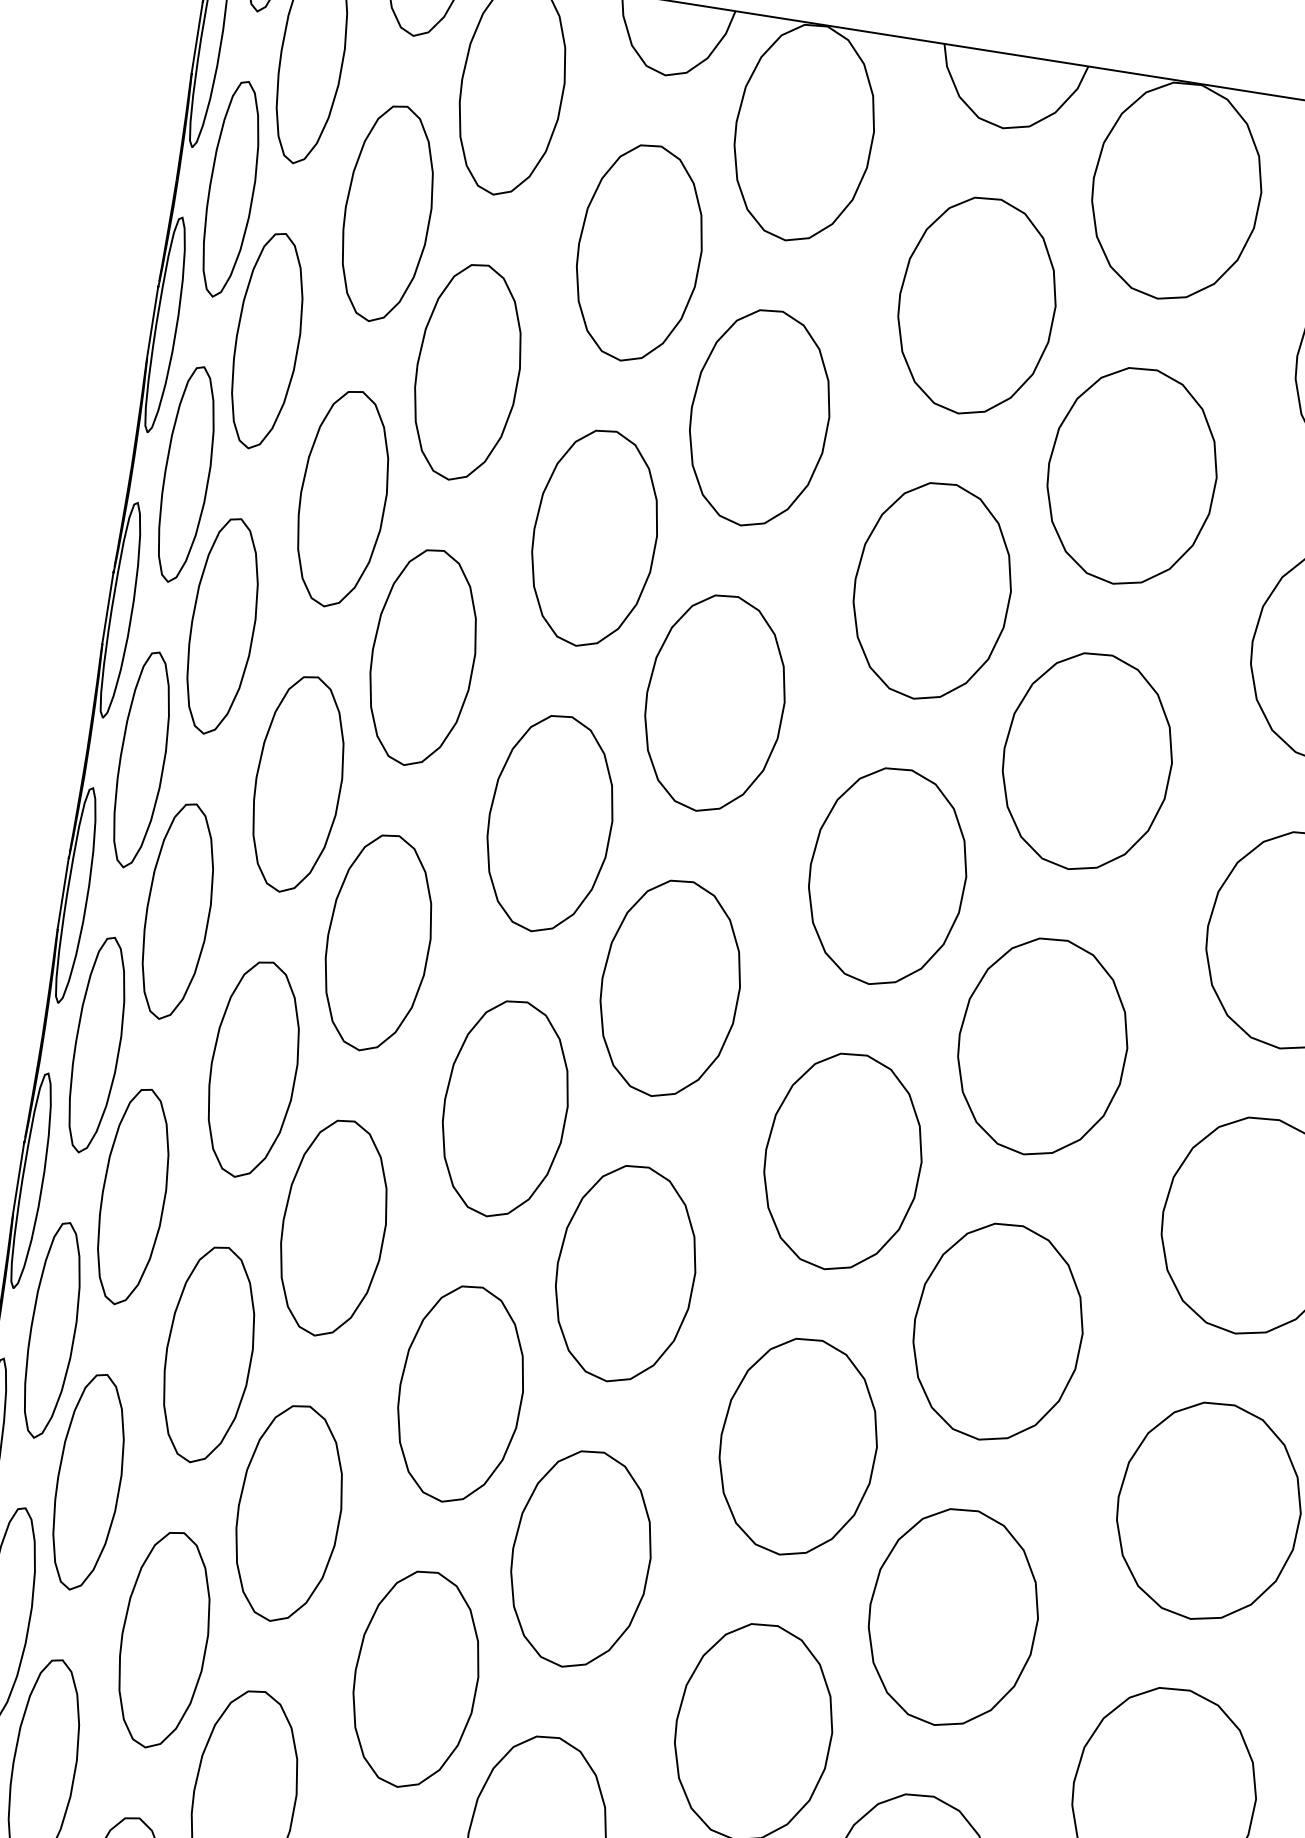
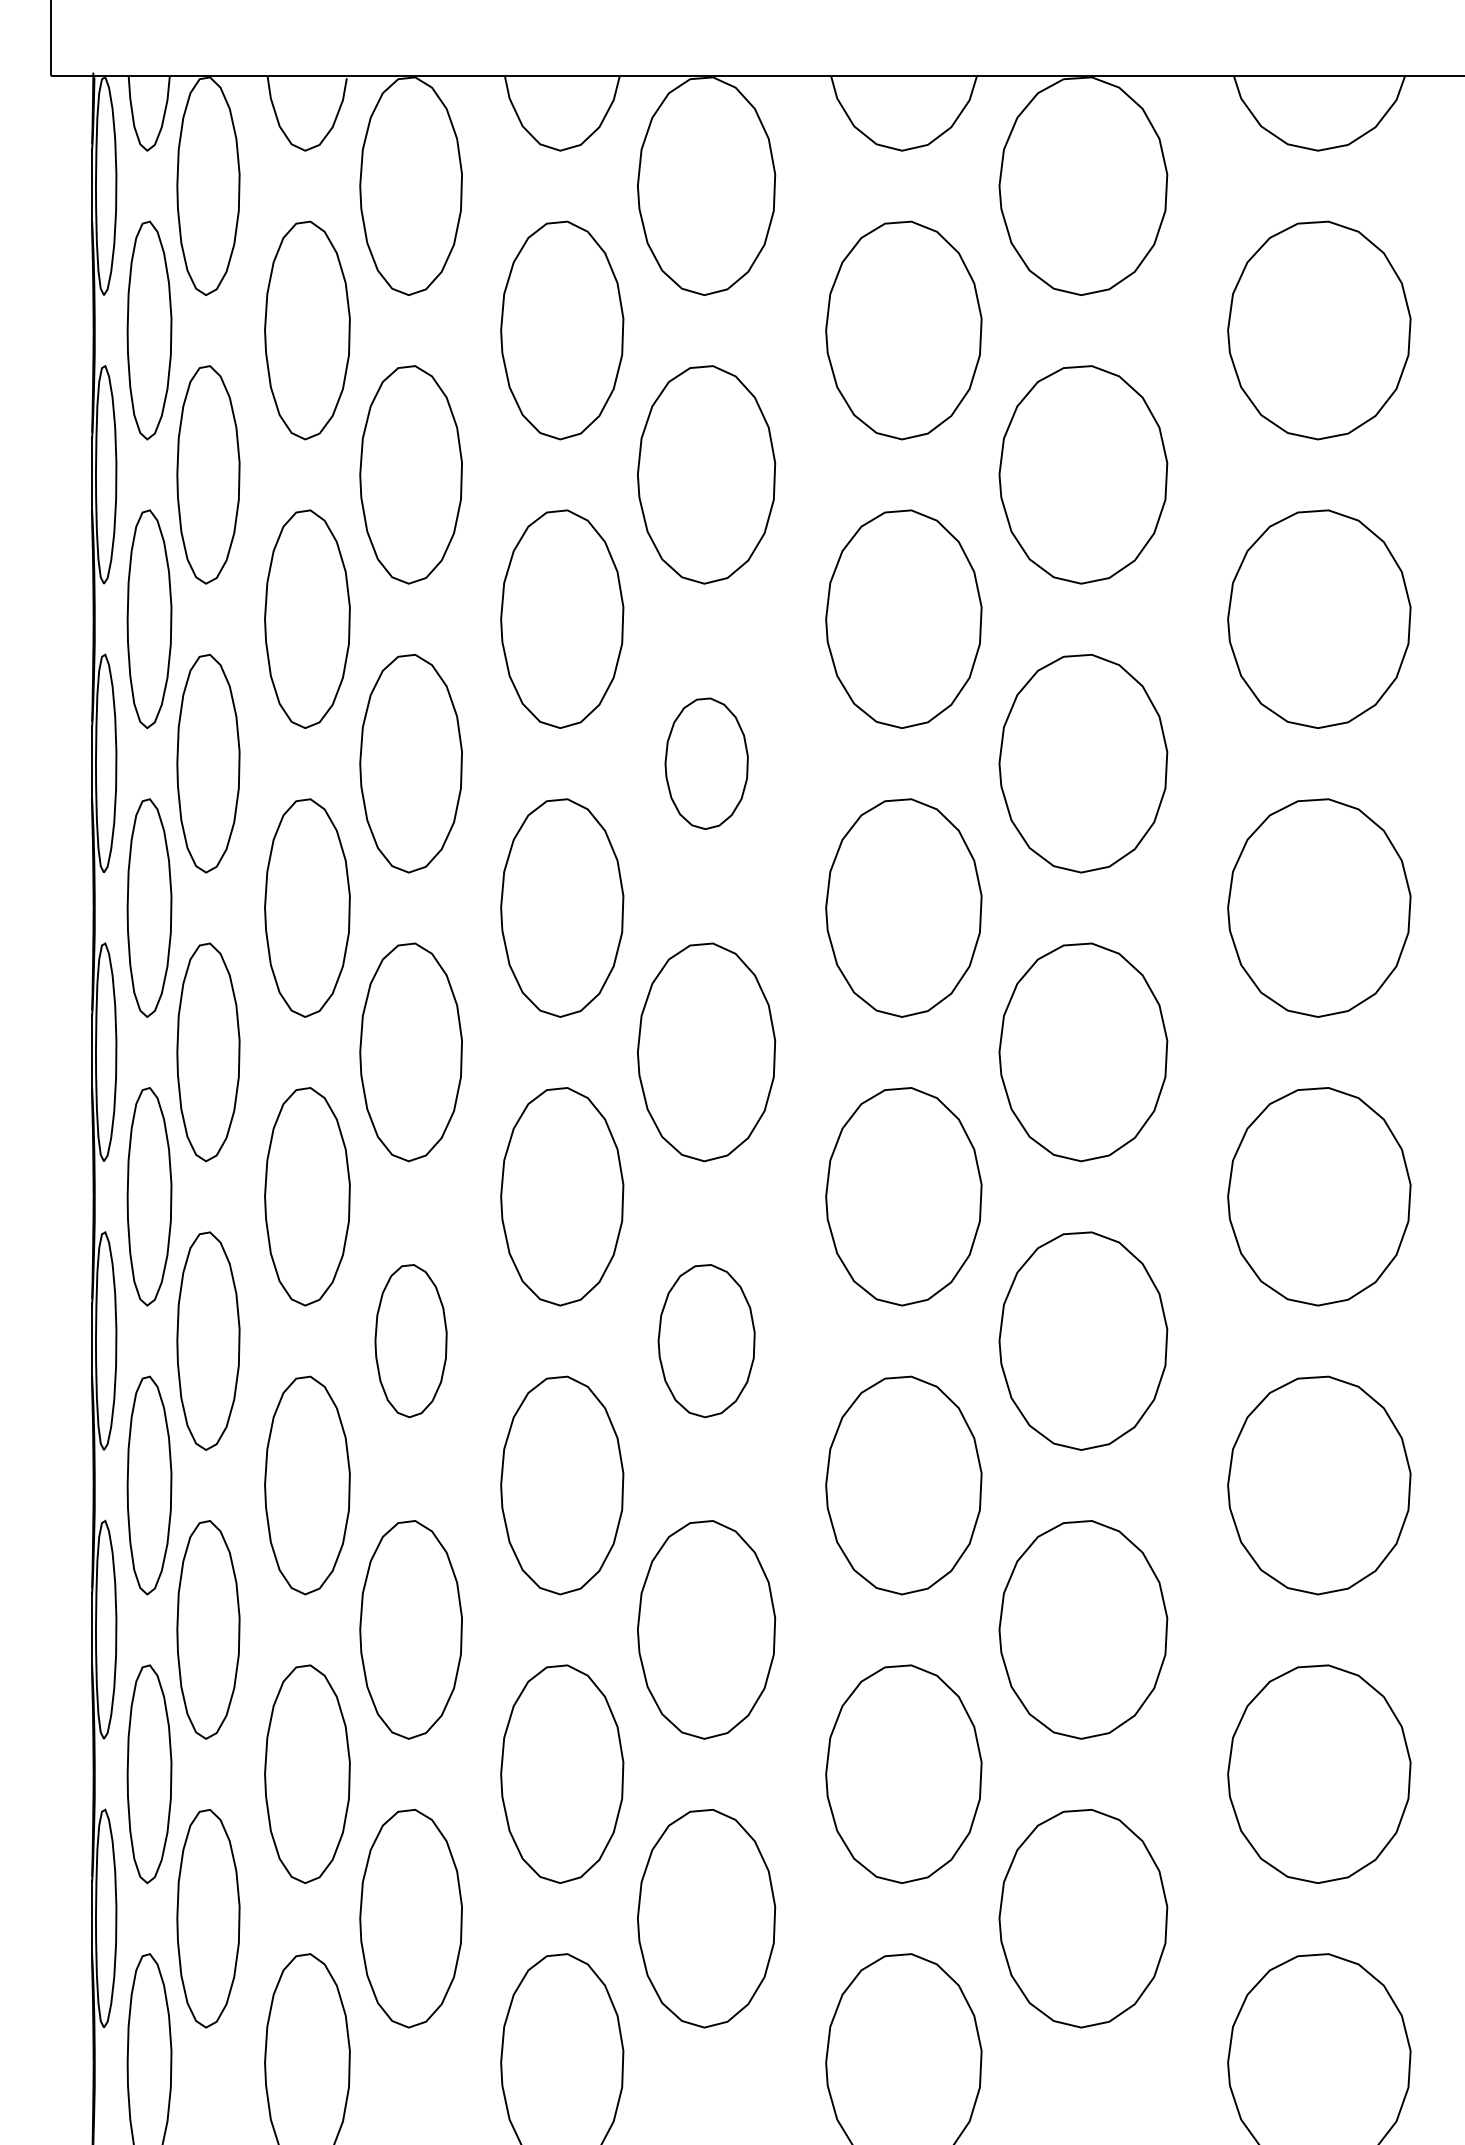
part: (715, 703) -> (706, 763), size x0.6
part: (333, 1227) -> (410, 1340), size x0.7
part: (625, 1273) -> (706, 1340), size x0.7

